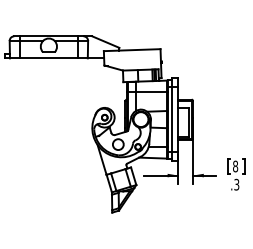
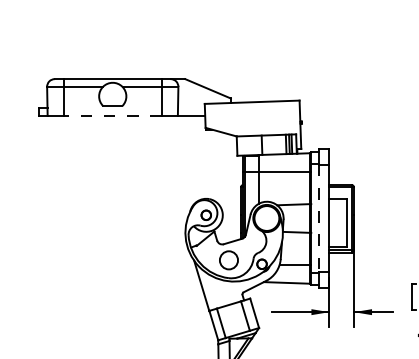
line: (48, 58) -> (112, 116), solid -> dashed
line: (172, 120) -> (319, 219), solid -> dashed

